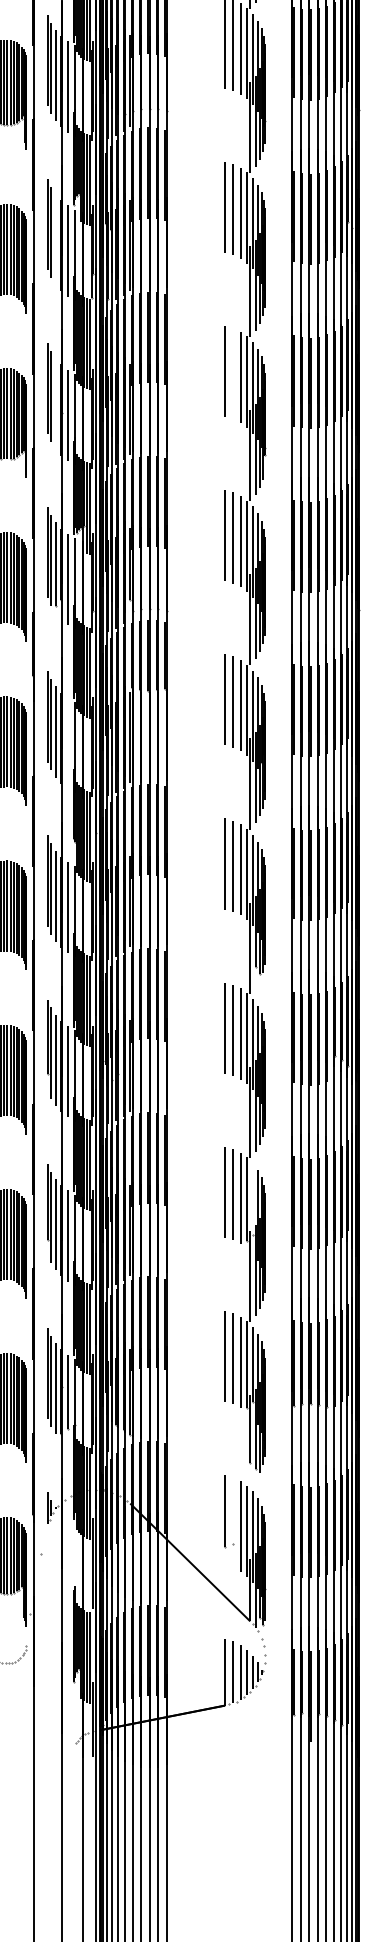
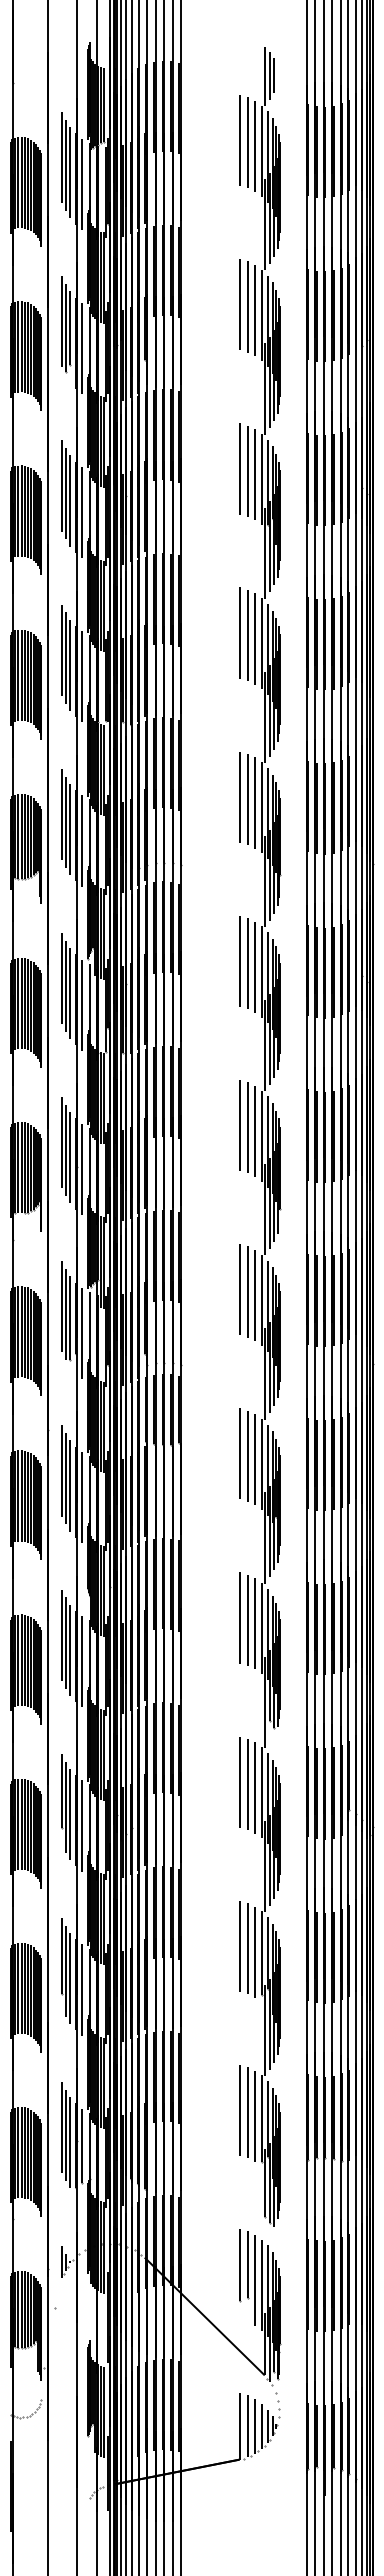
line: (56, 239) -> (70, 993), added
line: (233, 373) -> (247, 1127), added
line: (56, 403) -> (70, 1157), added
line: (68, 743) -> (82, 1497), added
line: (253, 1198) -> (267, 1952), added
line: (233, 1510) -> (247, 2264), added

